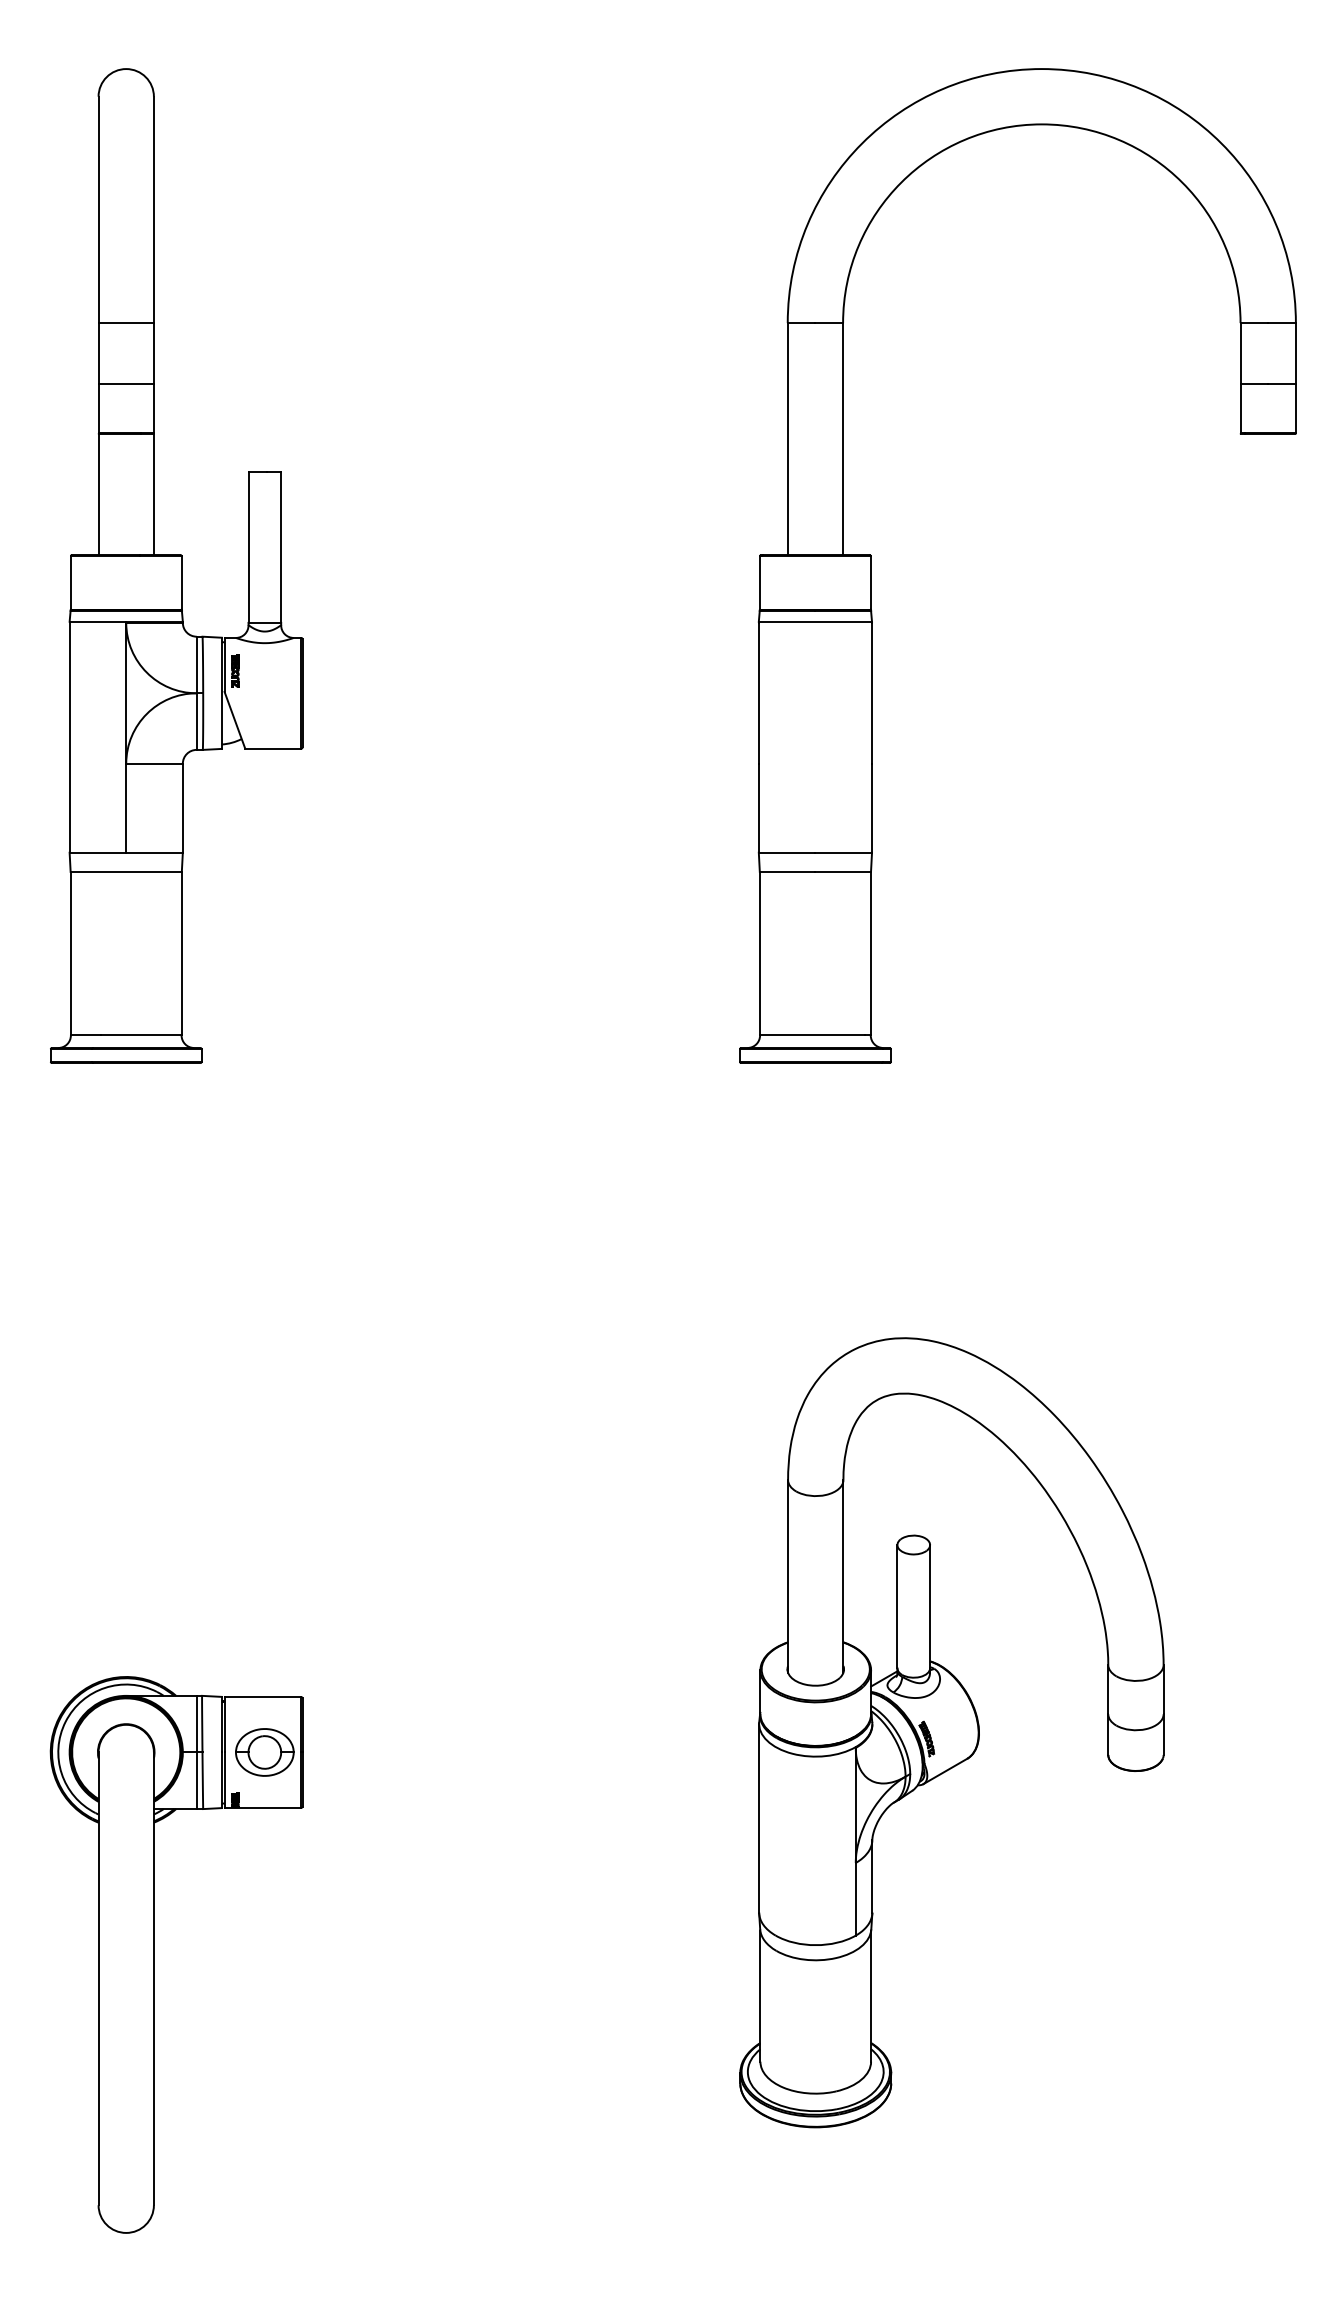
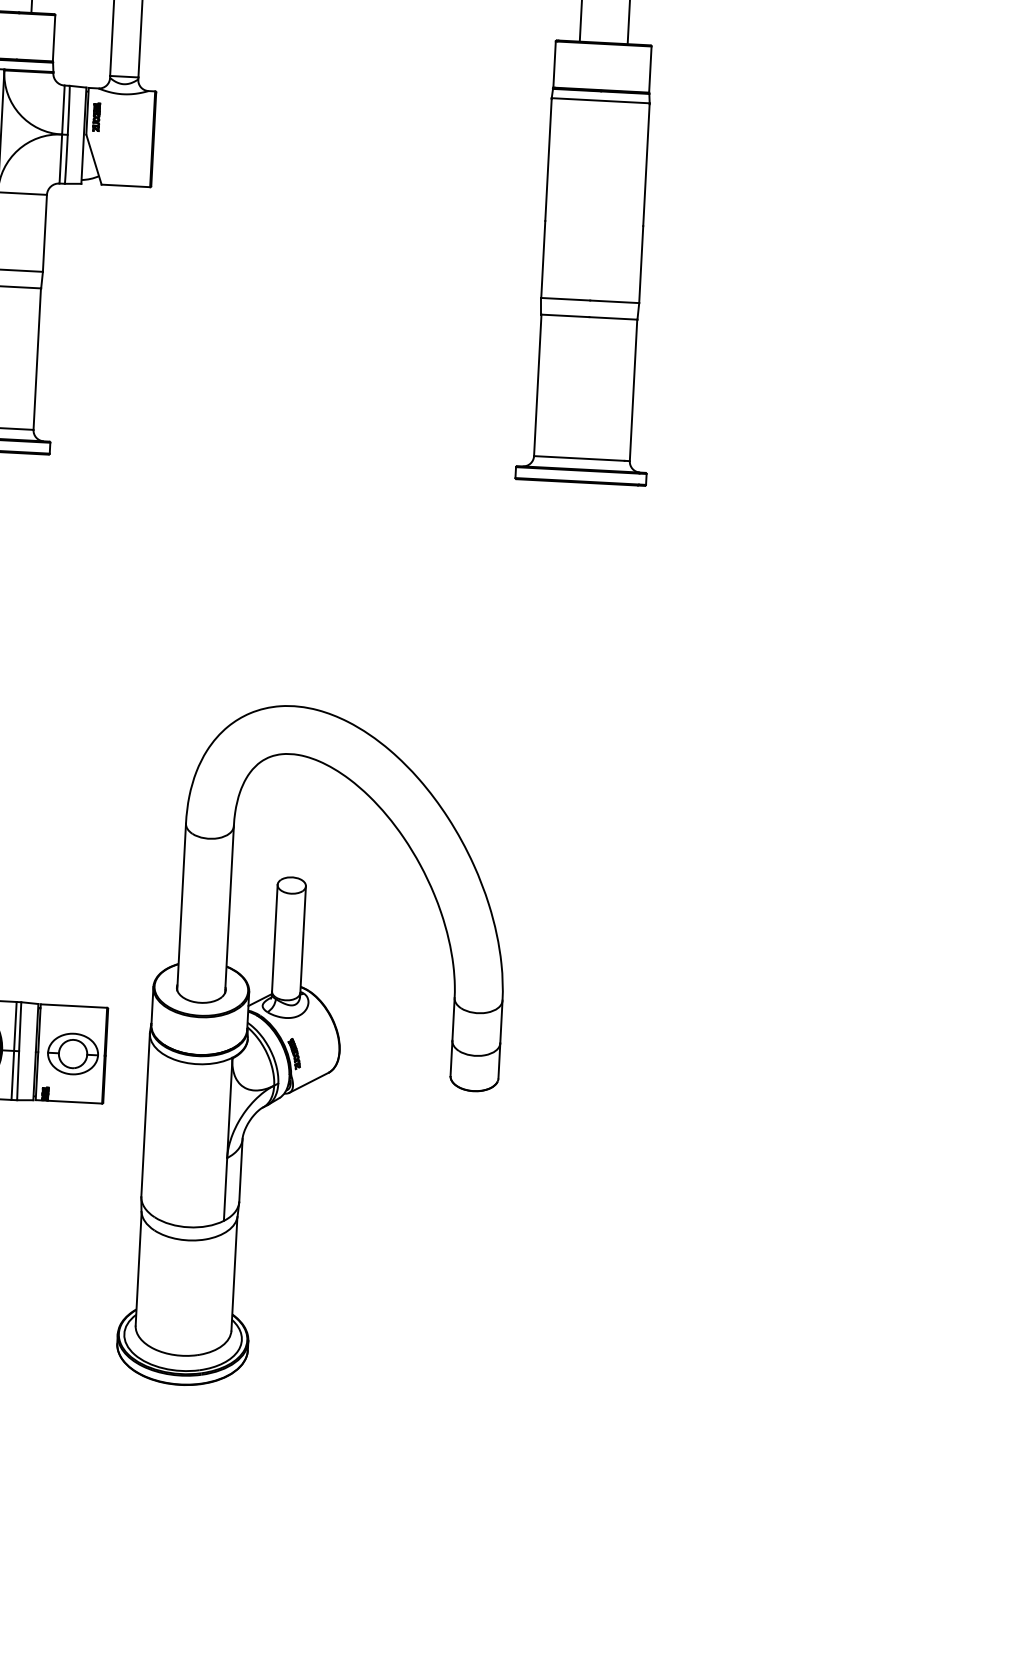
part: (951, 1732) -> (315, 1049), moved

